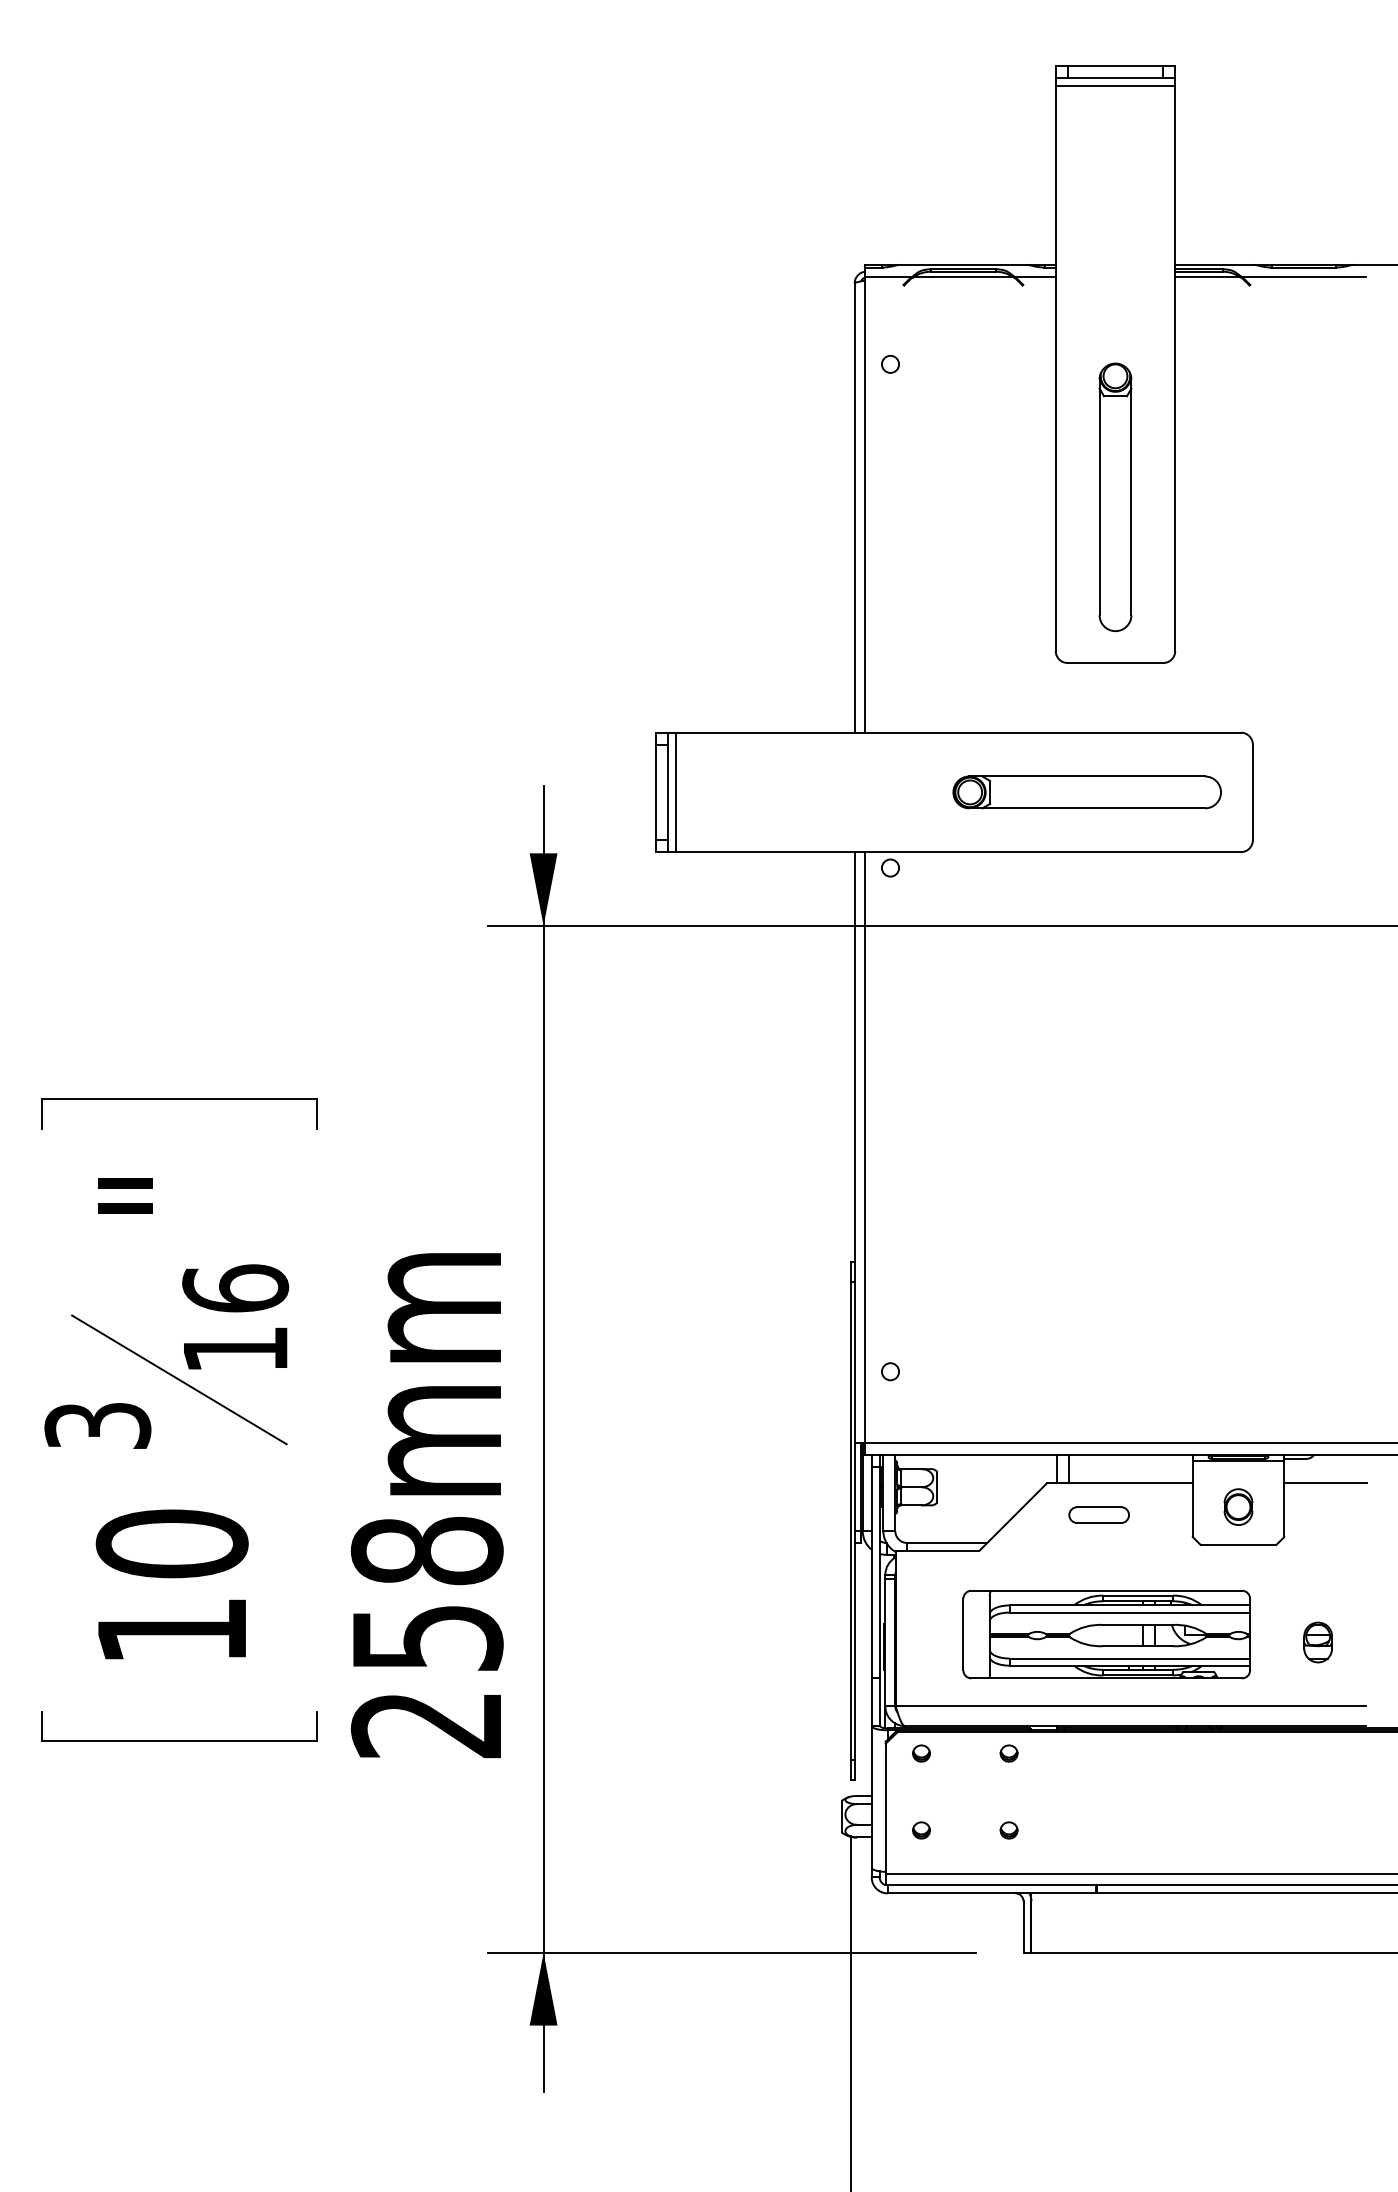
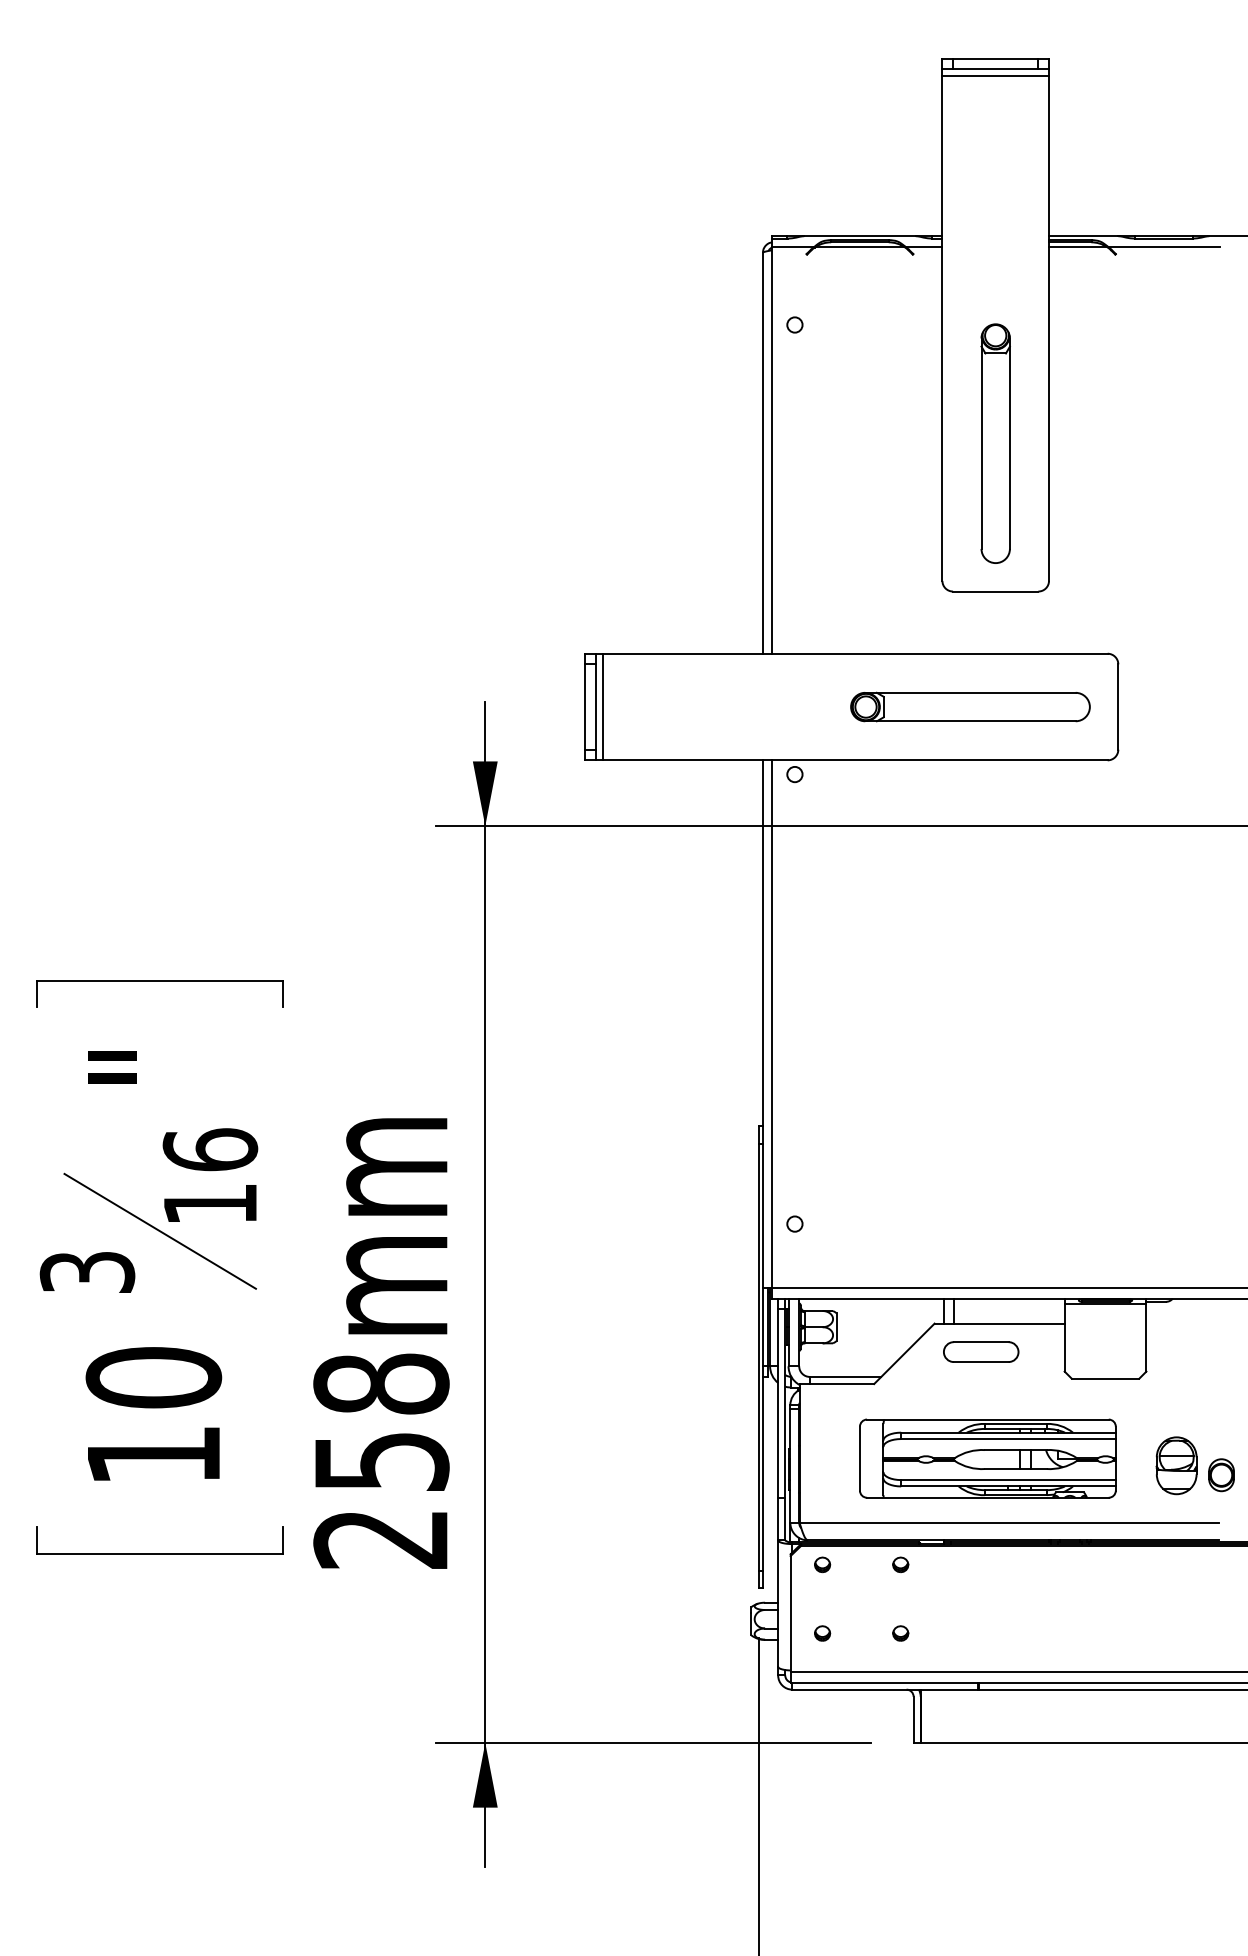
line: (1325, 1483) -> (1183, 1323), removed
part: (1238, 1506) -> (1221, 1474), moved
part: (1098, 1514) -> (980, 1351), size x1.4
part: (1317, 1642) -> (1176, 1465), size x1.6

